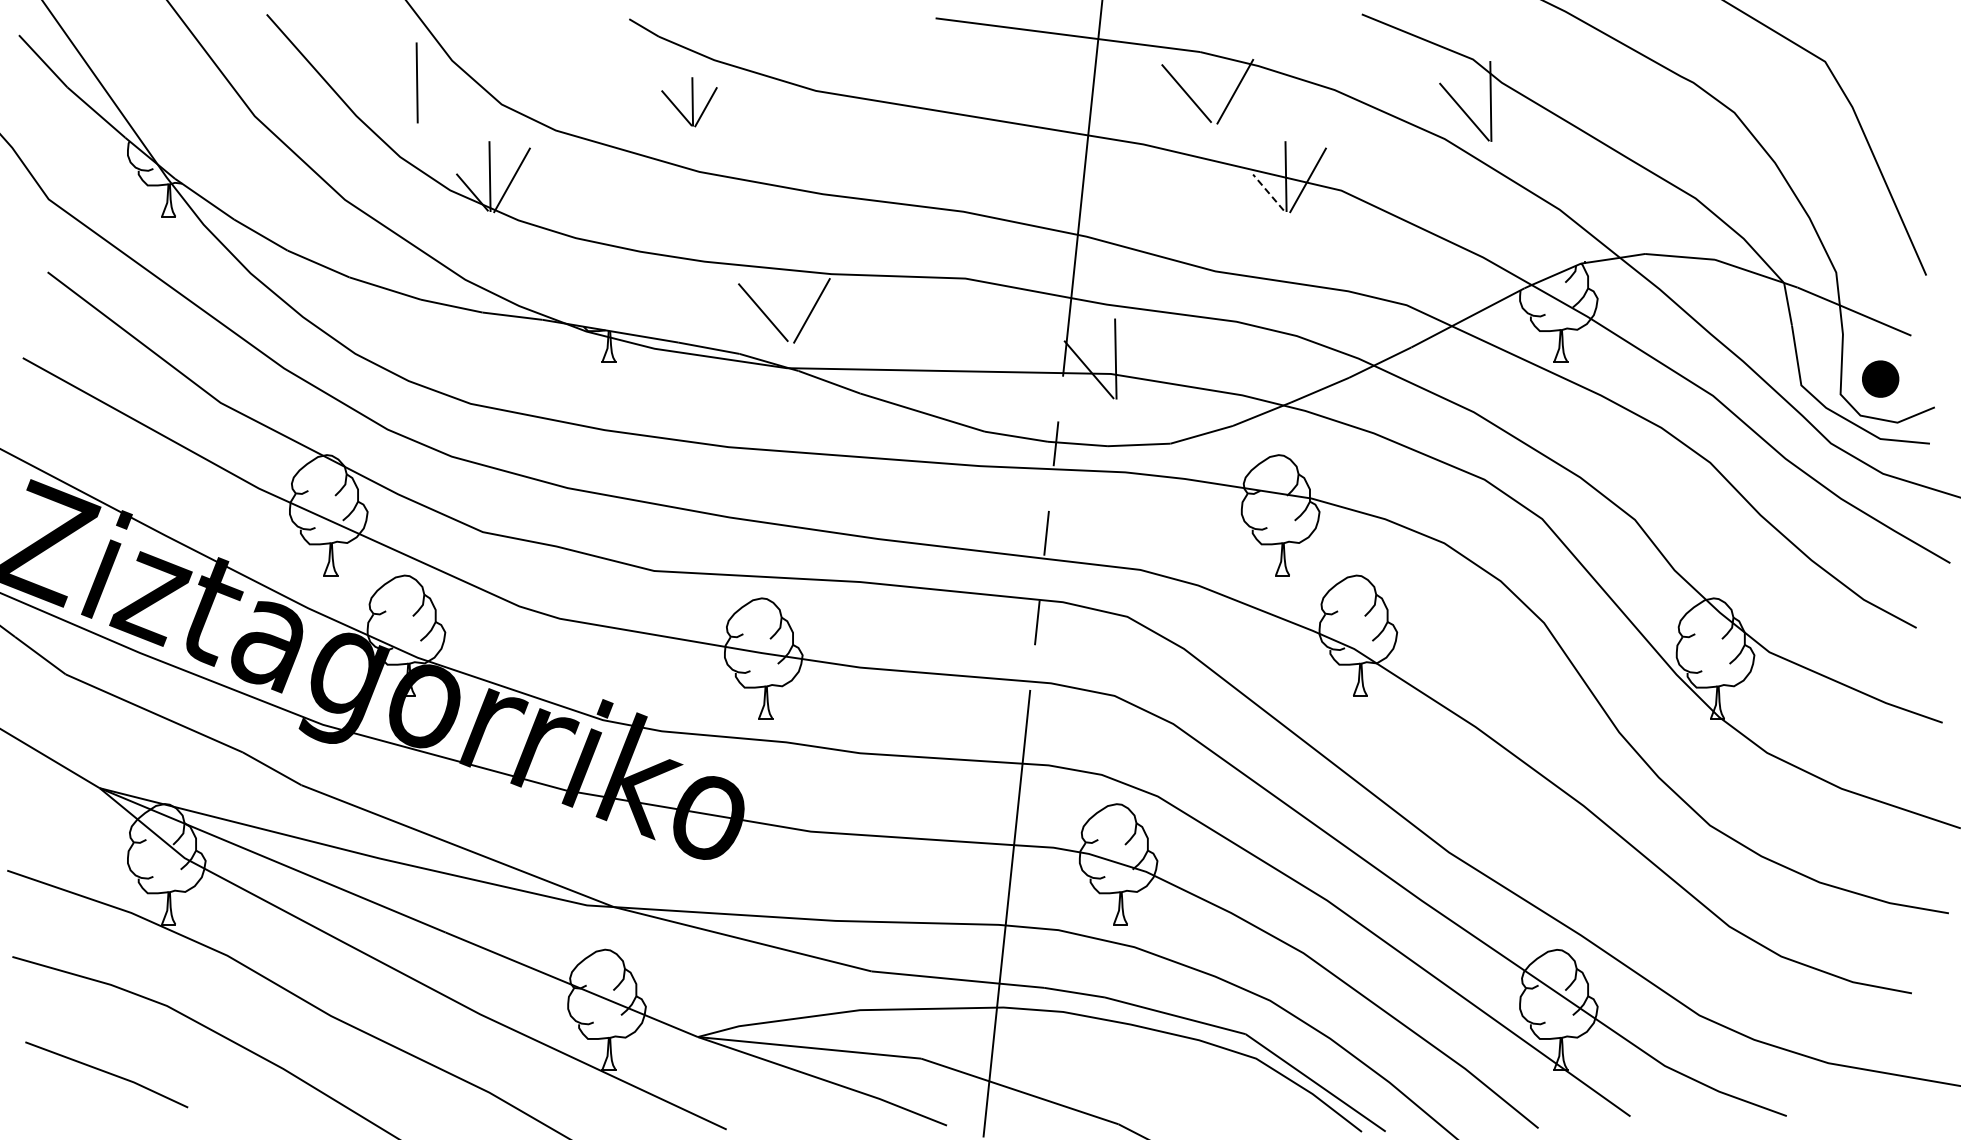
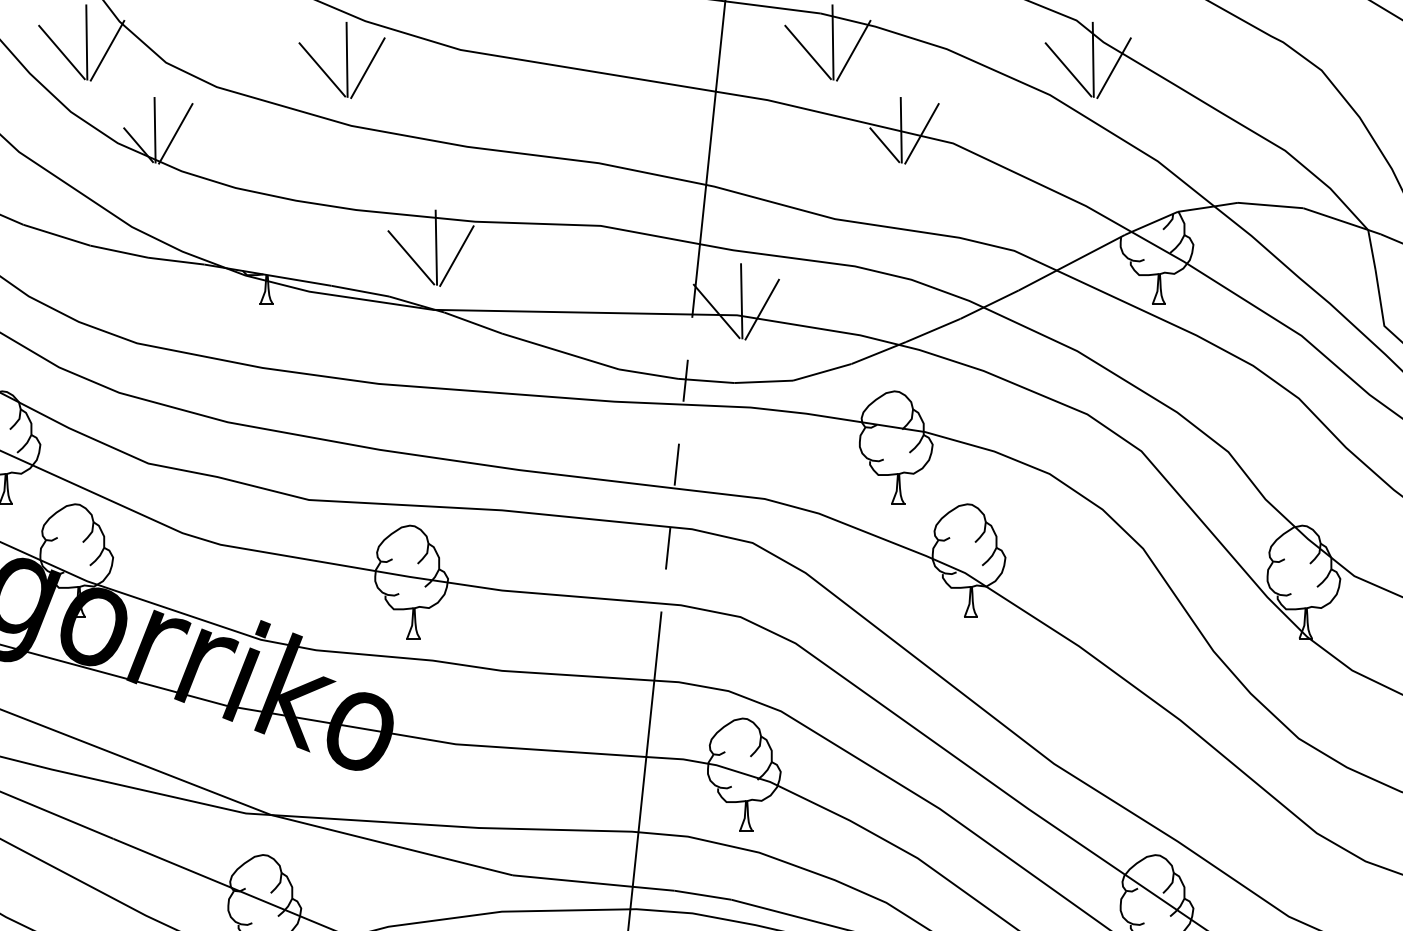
line: (1212, 82) -> (832, 42), added
line: (439, 91) -> (107, 50), added
line: (390, 93) -> (61, 52), added
part: (689, 102) -> (342, 60), size x1.67
line: (1512, 110) -> (1113, 68), added
line: (1268, 192) -> (884, 145), dashed -> solid
line: (789, 301) -> (435, 247), added
line: (1137, 367) -> (762, 309), added

